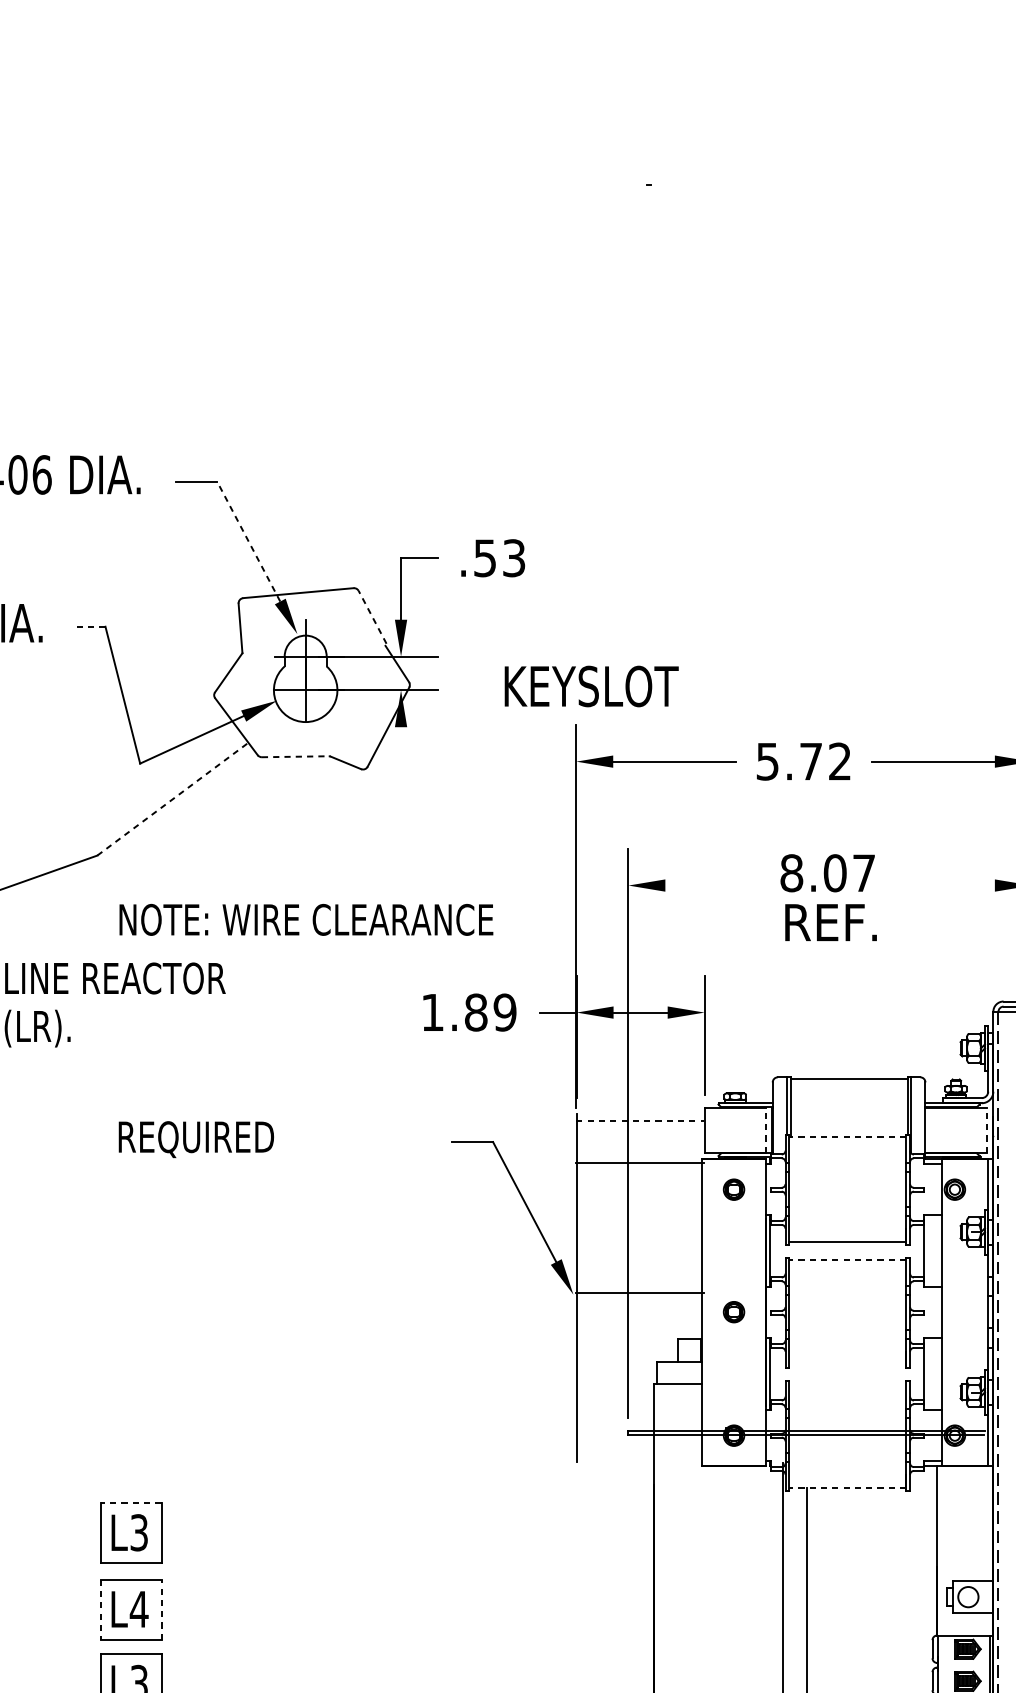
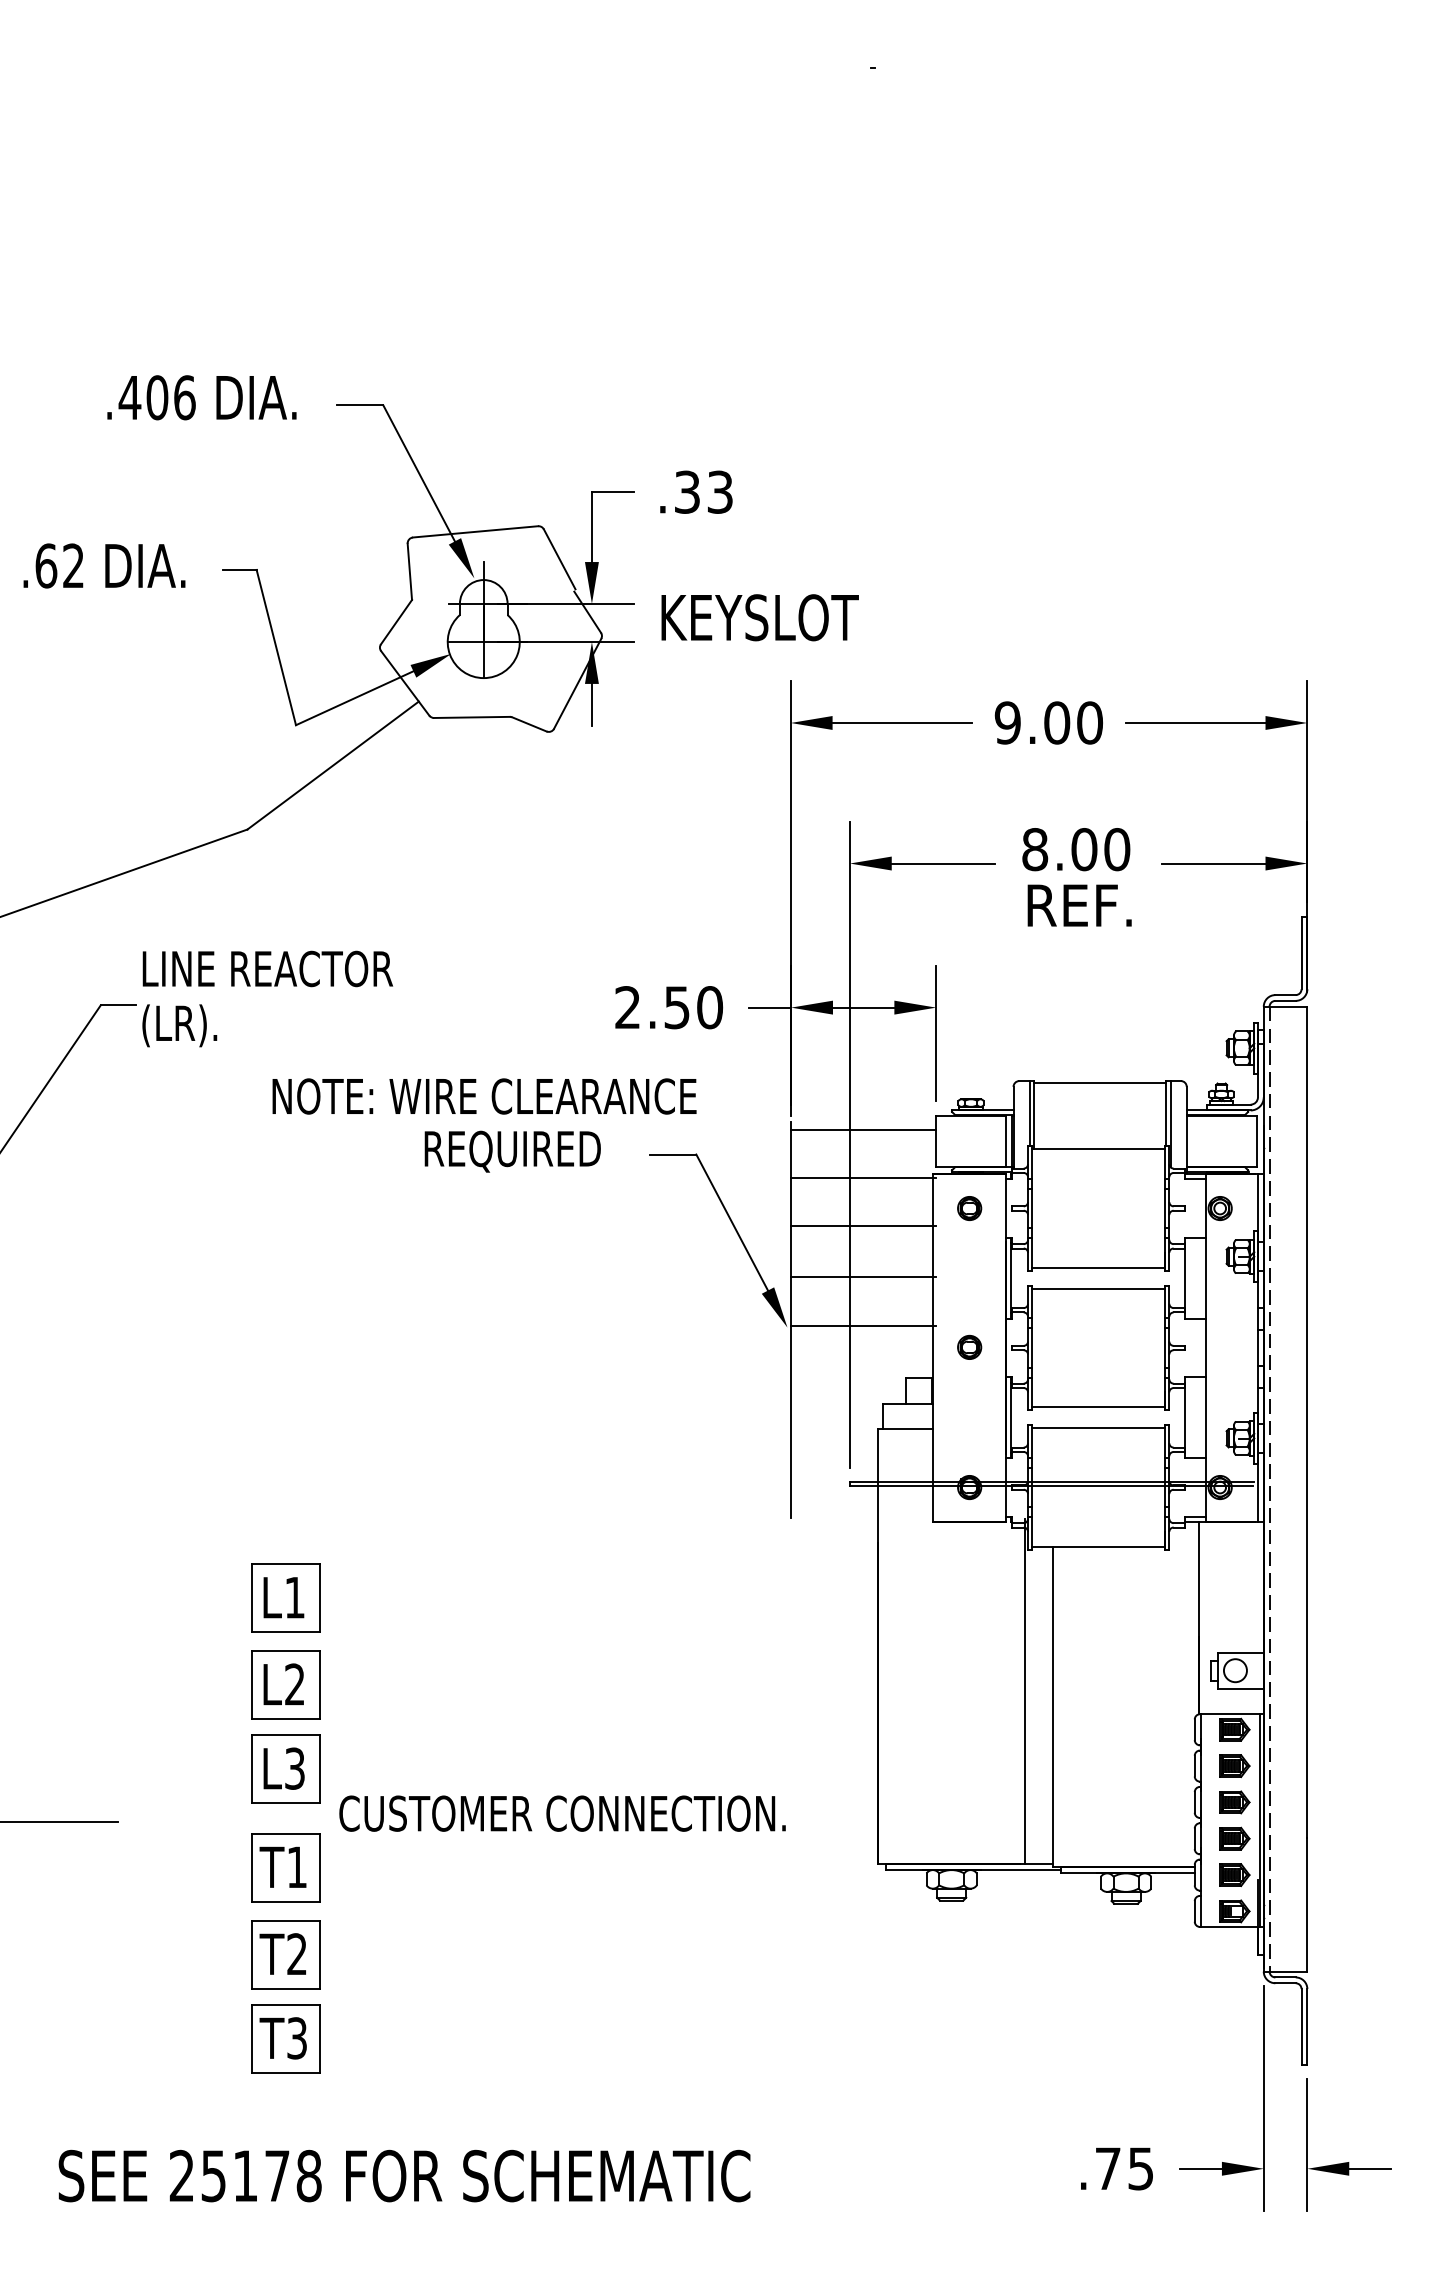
line: (249, 541) -> (419, 473), dashed -> solid
text: (485, 557) -> (687, 491), .53 -> .33
line: (372, 617) -> (559, 559), dashed -> solid
line: (90, 626) -> (239, 569), dashed -> solid
text: (591, 686) -> (759, 617), moved
line: (400, 745) -> (591, 704), added
line: (294, 756) -> (471, 717), dashed -> solid
text: (803, 761) -> (1048, 722), 5.72 -> 9.00
line: (173, 799) -> (333, 765), dashed -> solid
text: (864, 873) -> (1117, 849), 8.07 -> 8.00
line: (710, 885) -> (942, 863), added
line: (949, 885) -> (1213, 863), added
text: (306, 919) -> (484, 1096), moved
text: (469, 1012) -> (669, 1007), 1.89 -> 2.50
line: (640, 1120) -> (863, 1130), dashed -> solid
line: (765, 1130) -> (1005, 1141), dashed -> solid
line: (986, 1130) -> (1256, 1141), dashed -> solid
line: (847, 1137) -> (1098, 1149), dashed -> solid
text: (196, 1139) -> (512, 1151), moved
line: (639, 1204) -> (862, 1225), added
line: (639, 1250) -> (862, 1277), added
line: (847, 1260) -> (1098, 1288), dashed -> solid
line: (847, 1365) -> (1098, 1407), added
line: (847, 1383) -> (1098, 1428), added
line: (847, 1487) -> (1098, 1546), dashed -> solid
line: (130, 1502) -> (285, 1563), dashed -> solid
text: (138, 1532) -> (294, 1597), L3 -> L1
text: (138, 1609) -> (294, 1684), L4 -> L2
line: (161, 1609) -> (320, 1684), dashed -> solid
line: (100, 1610) -> (251, 1685), dashed -> solid

